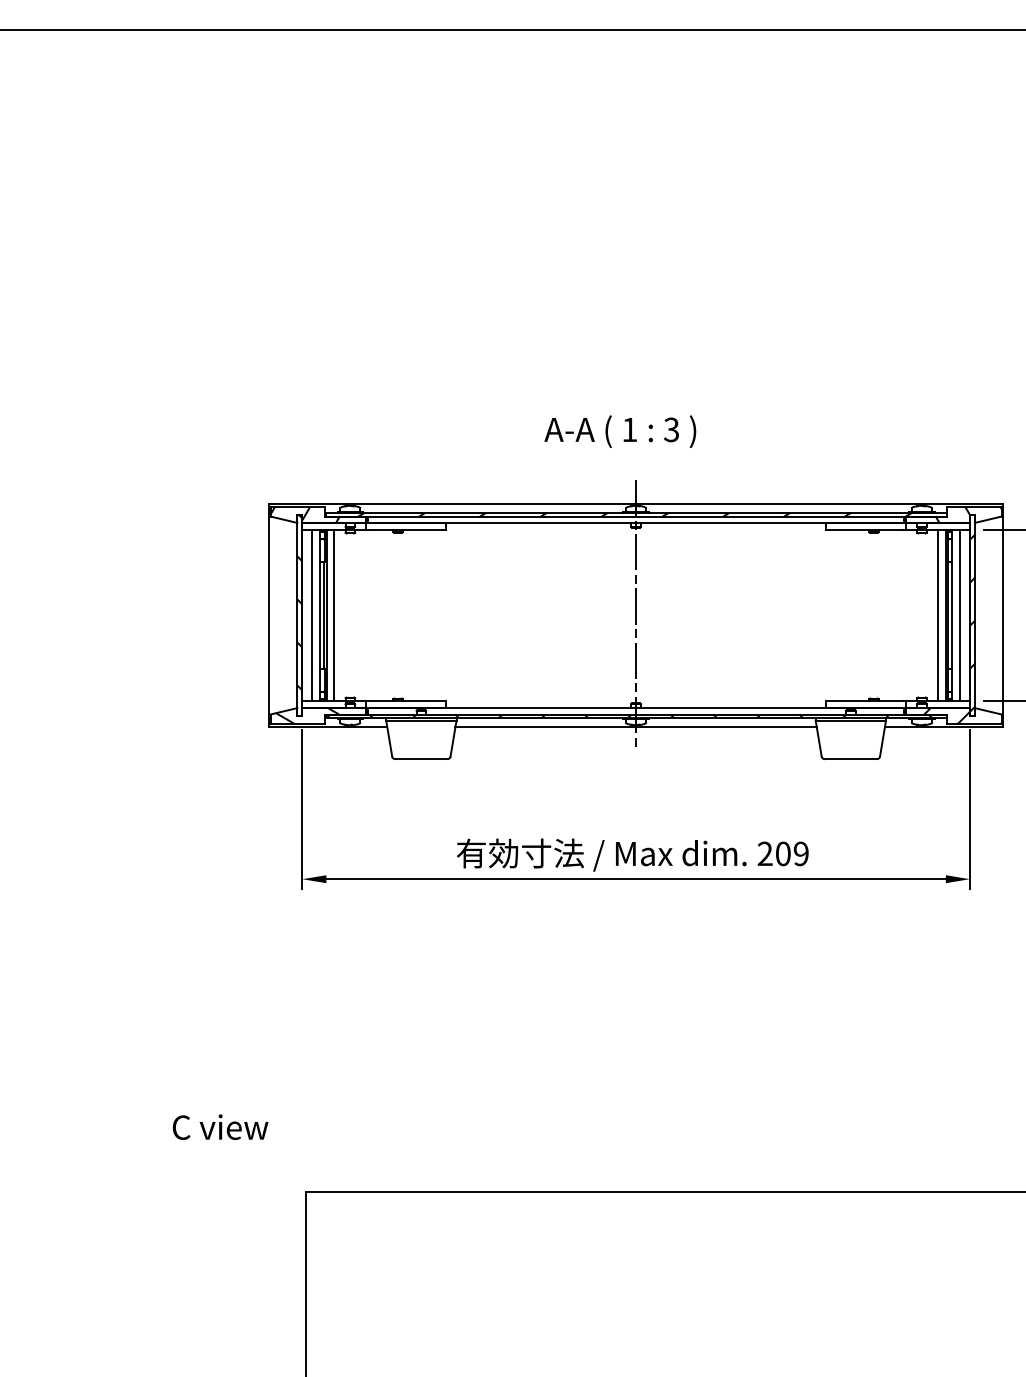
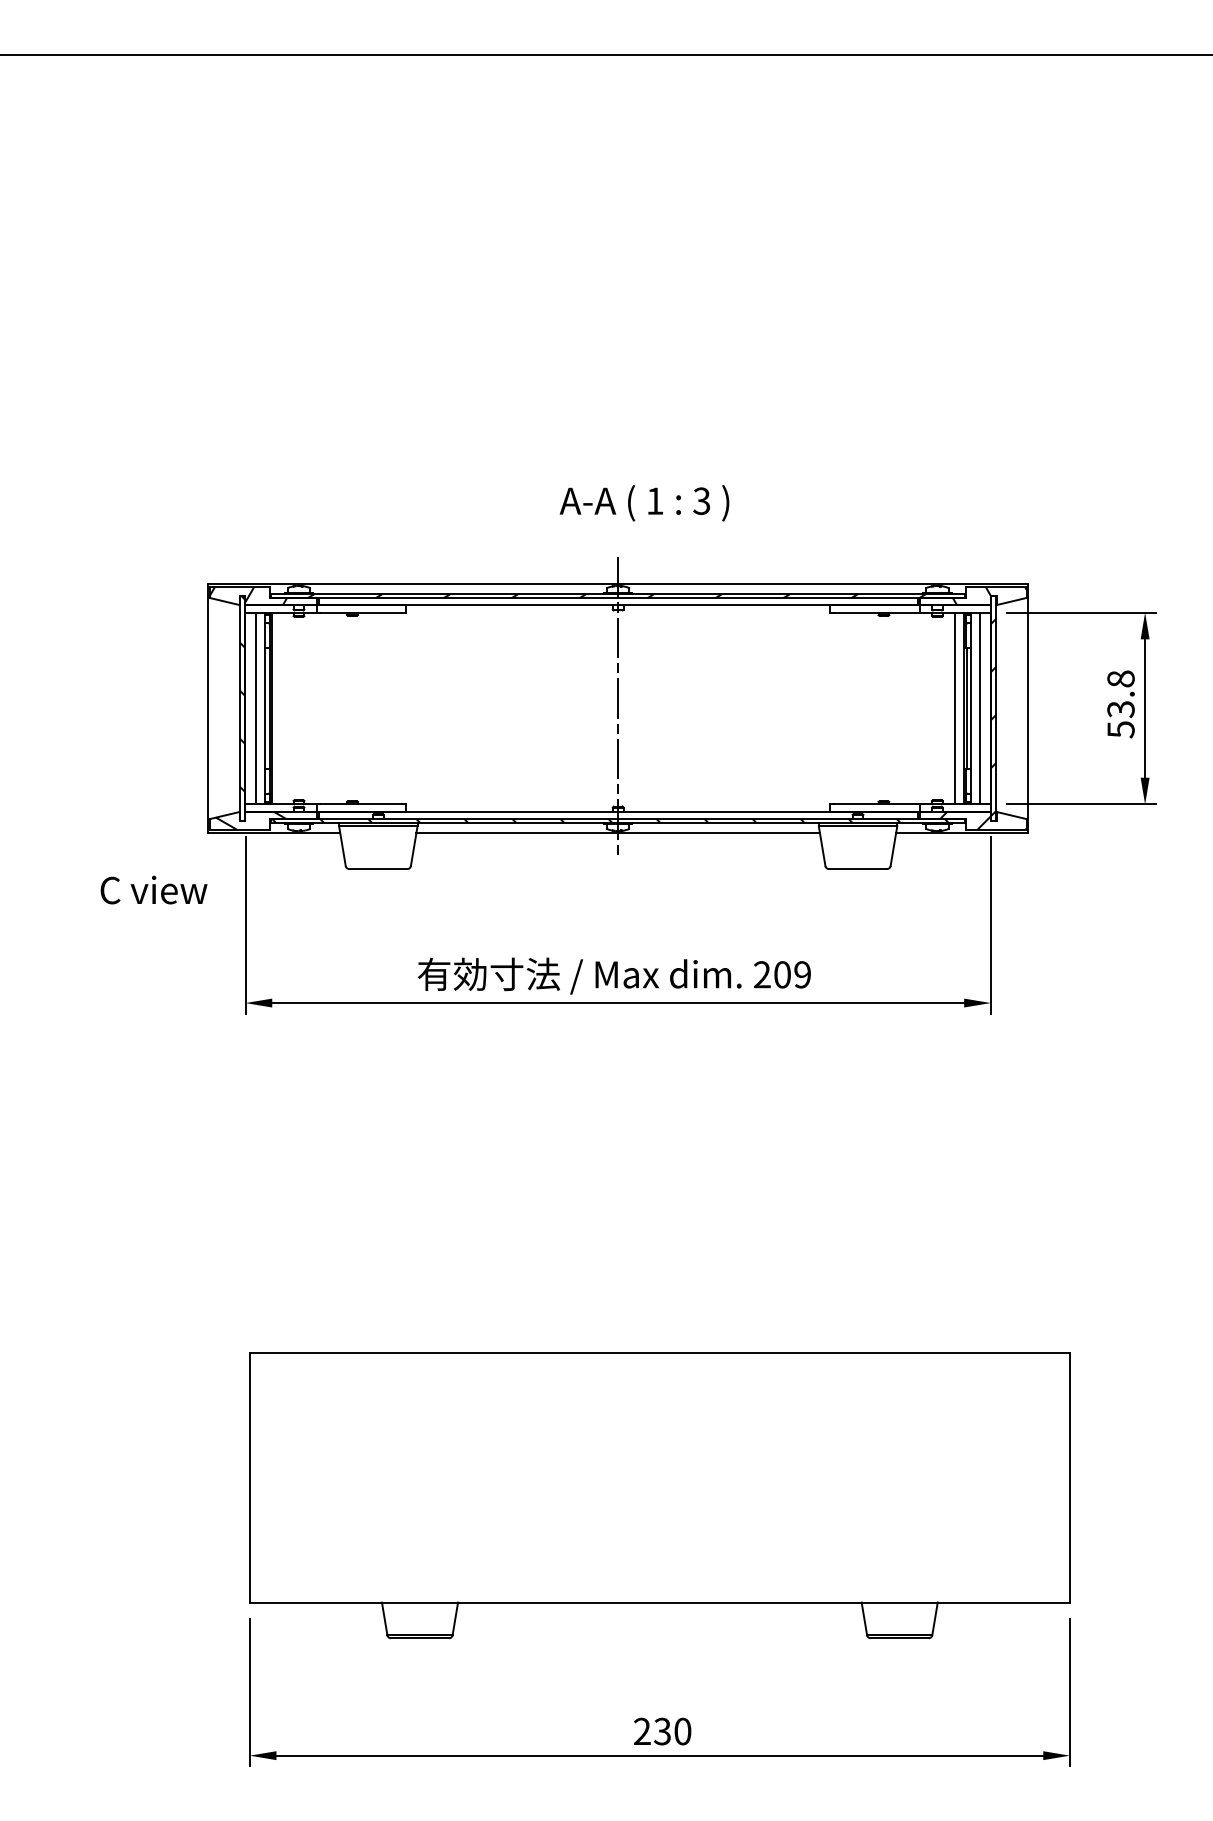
text: (620, 431) -> (644, 503), moved
line: (334, 615) -> (281, 708), removed
text: (220, 1126) -> (153, 889), moved

